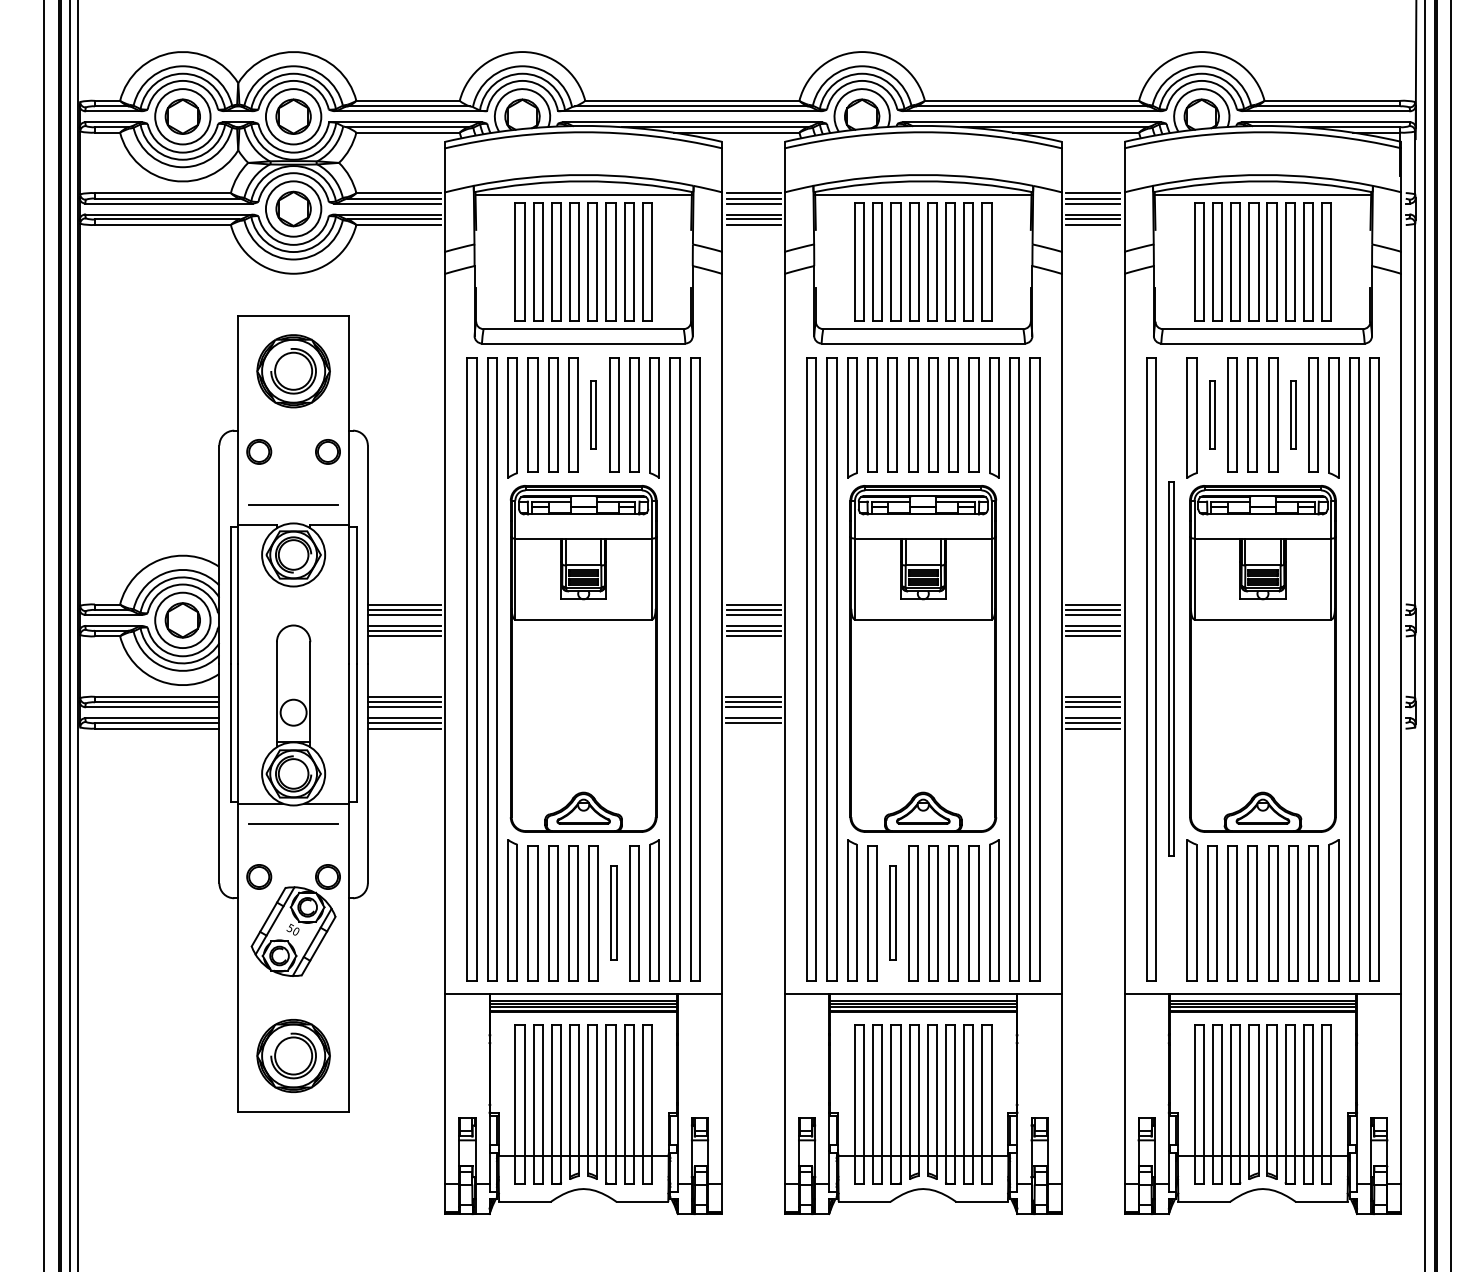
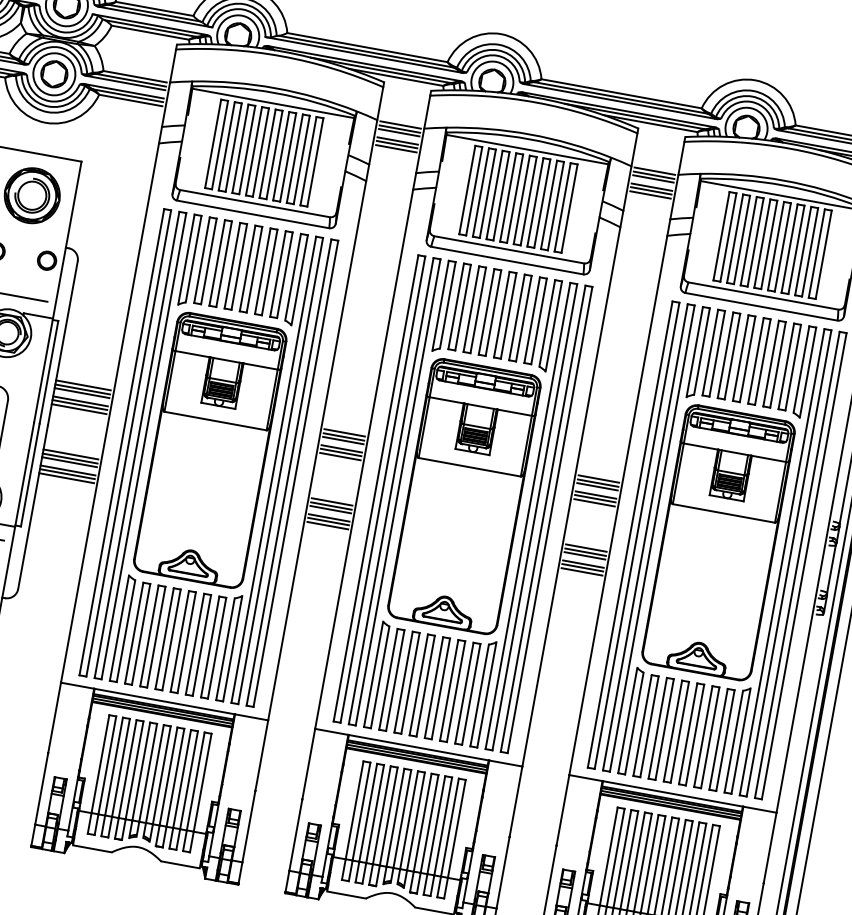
part: (593, 414) -> (250, 268), size x1.67
part: (1212, 414) -> (714, 353), size x1.67
part: (1293, 414) -> (774, 364), size x1.67
part: (1171, 669) -> (648, 538), size x1.67
line: (753, 728) -> (327, 525), added
part: (614, 913) -> (198, 645), size x1.43
part: (892, 913) -> (406, 682), size x1.43

